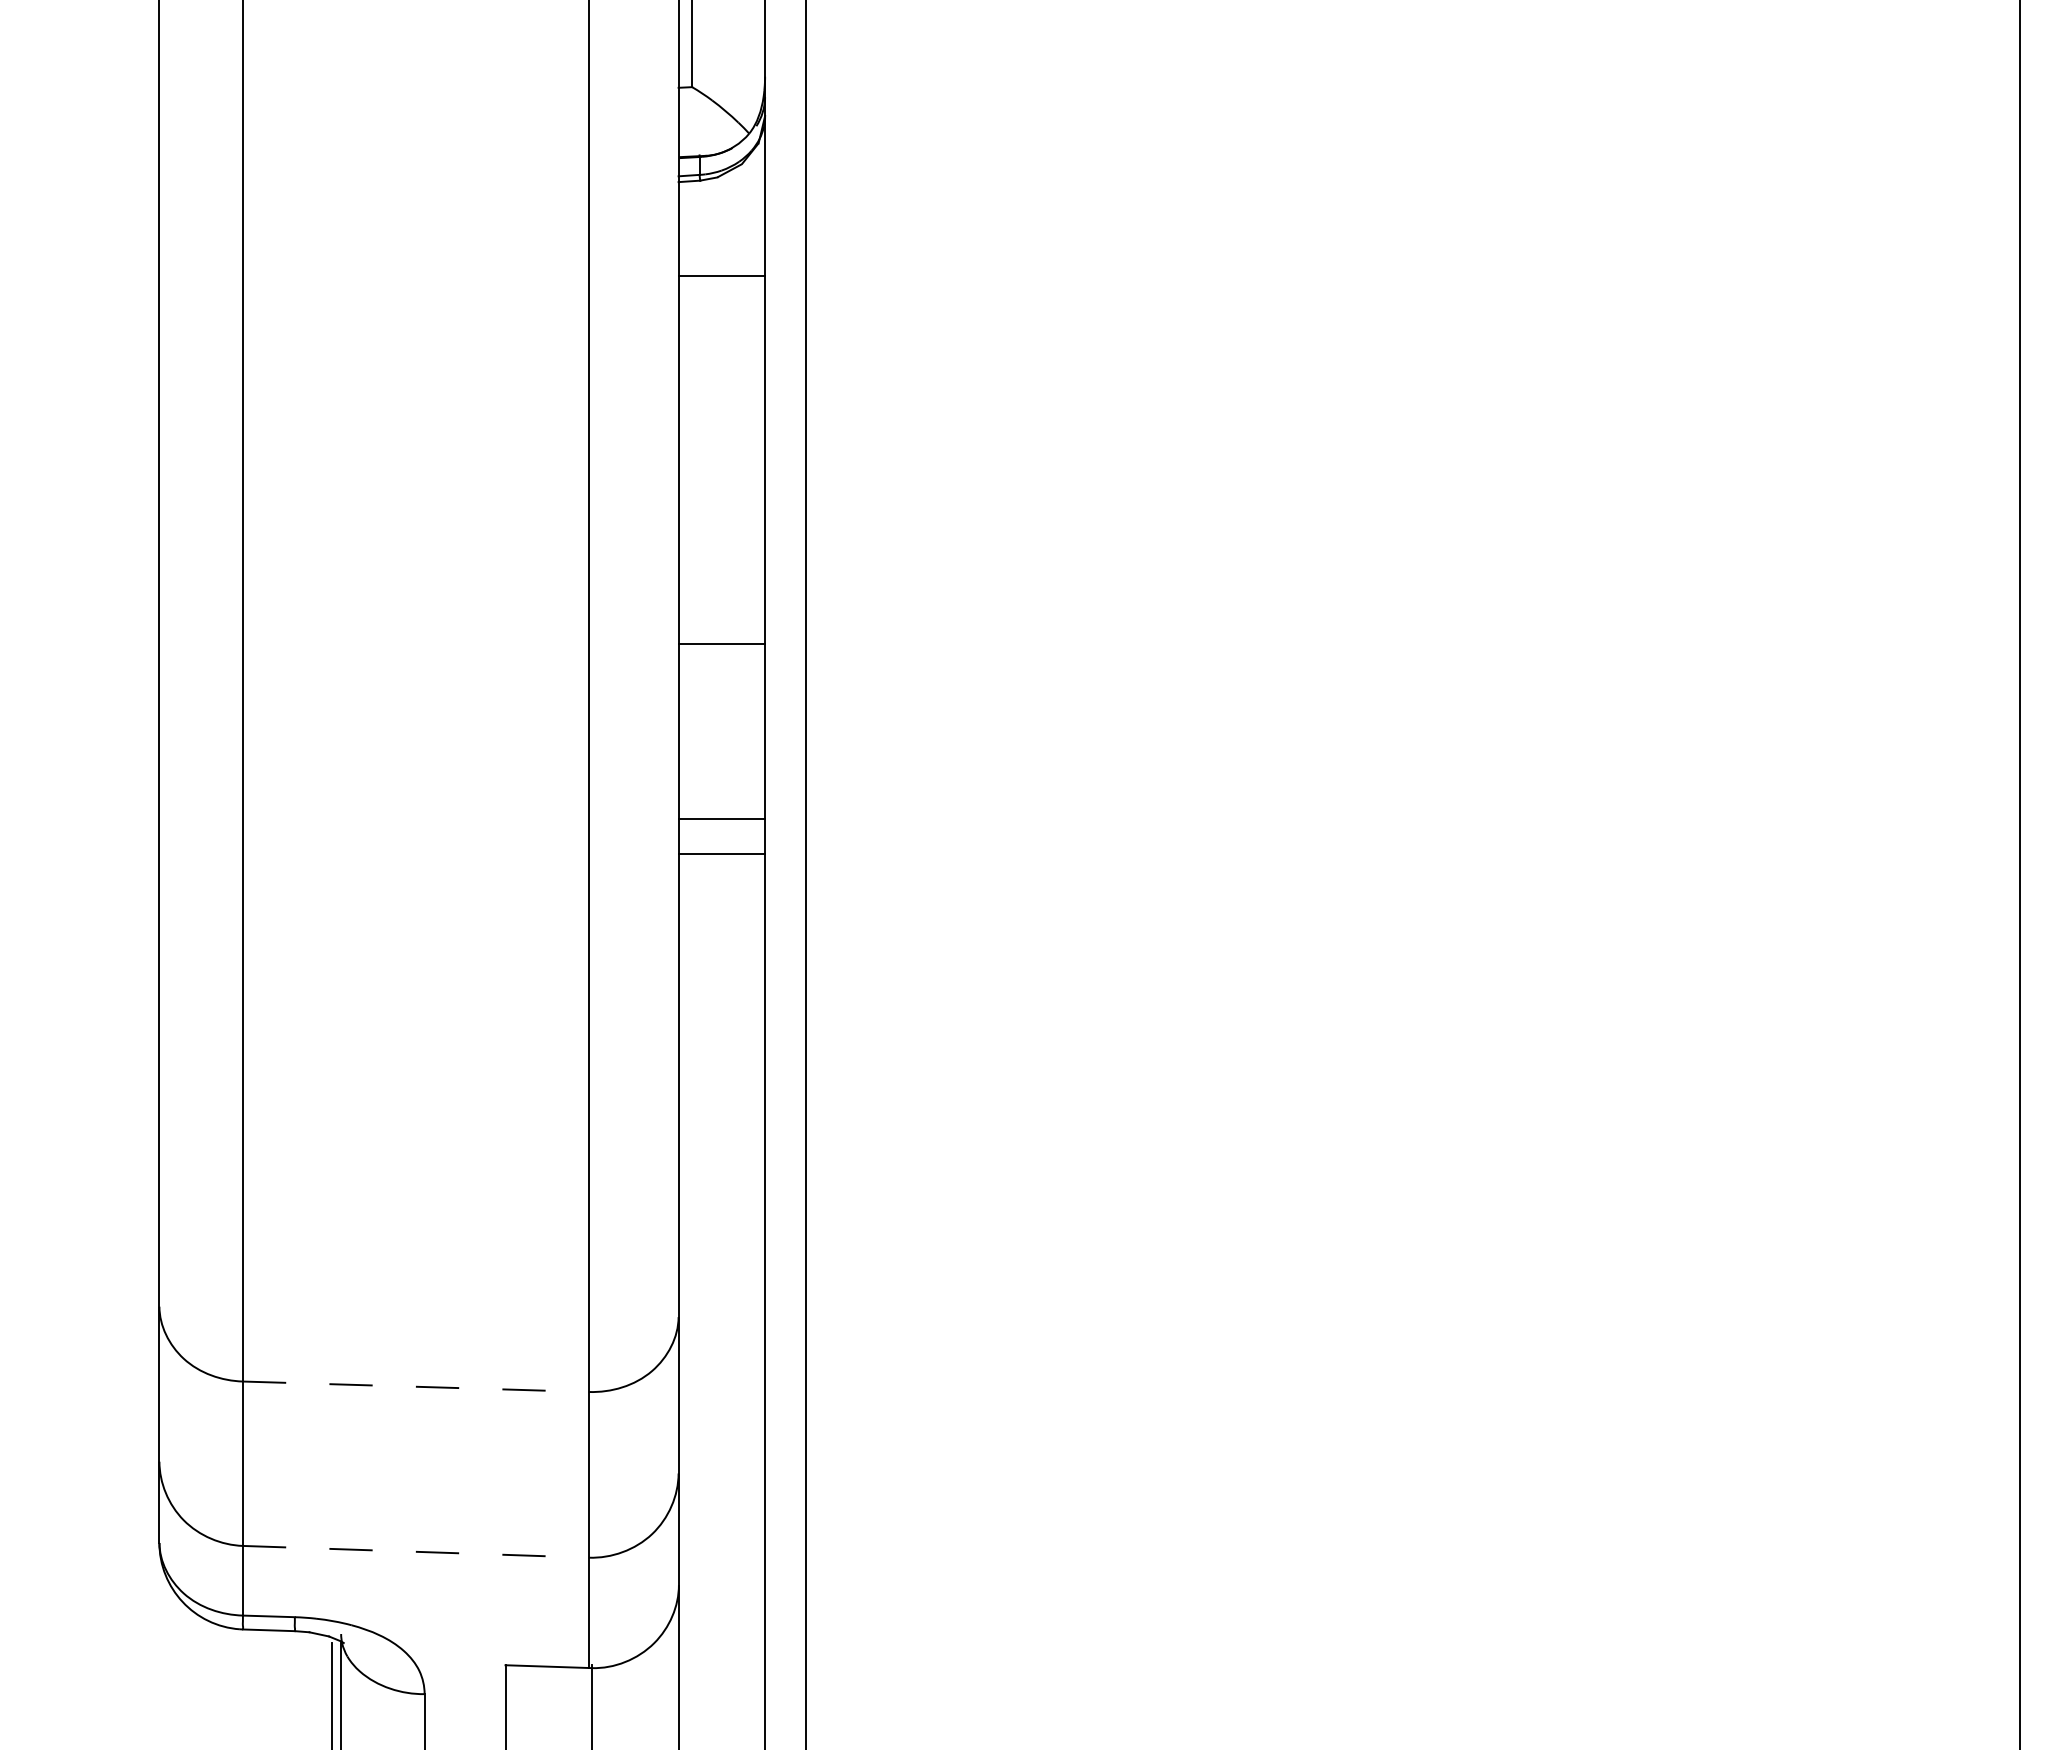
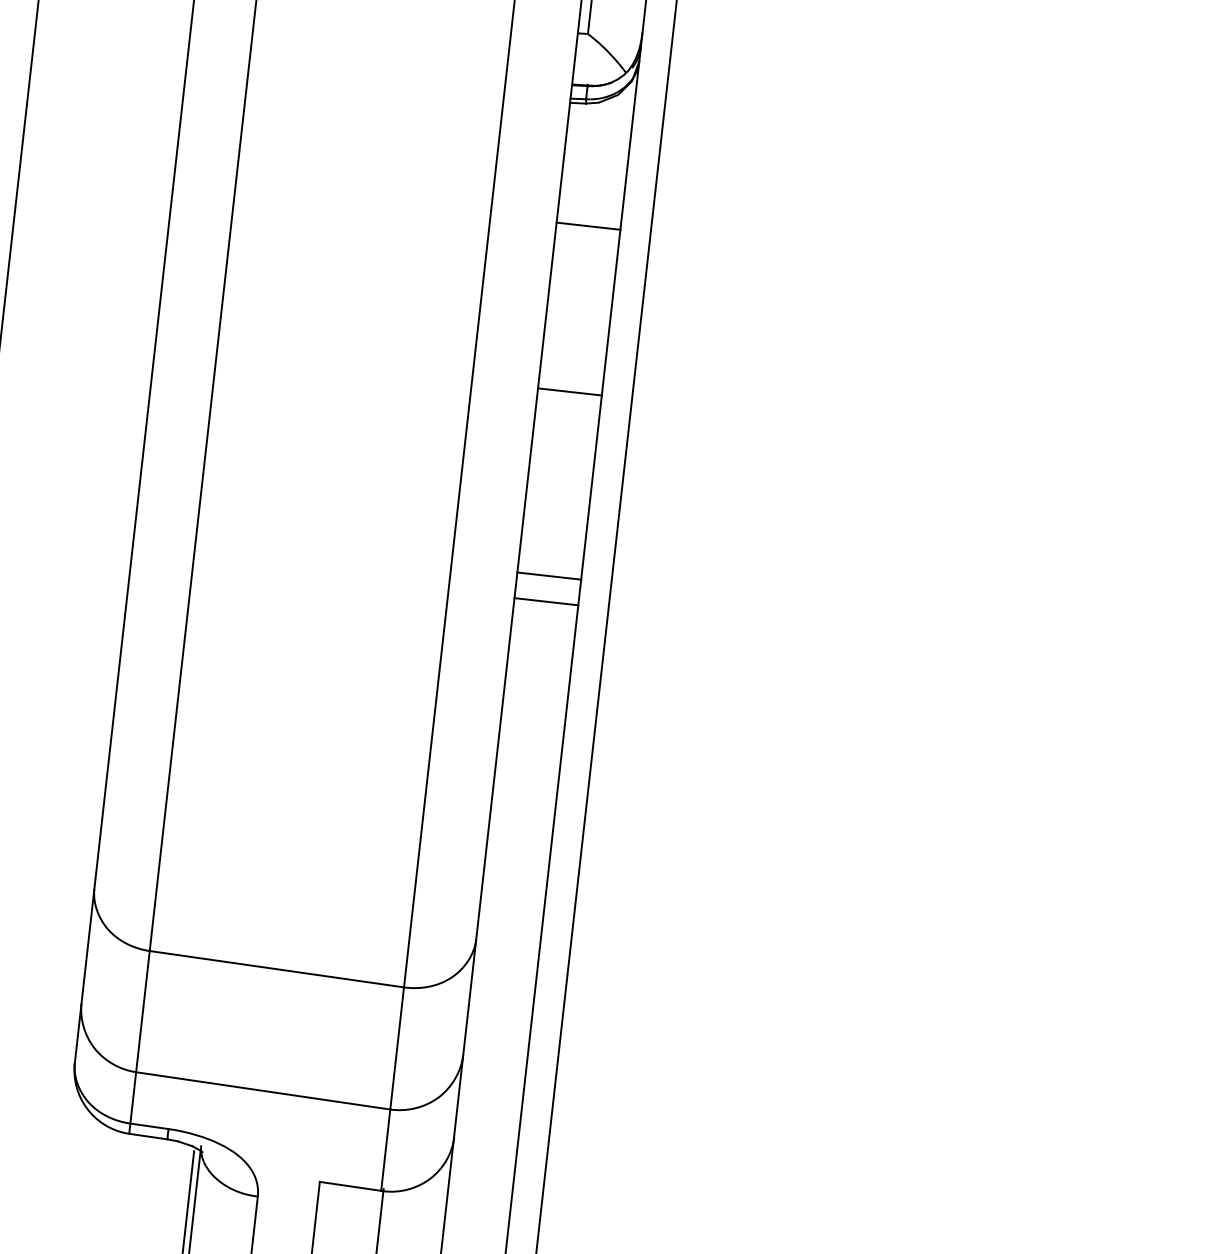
line: (721, 275) -> (588, 226), moved
line: (721, 644) -> (569, 392), moved
line: (416, 1386) -> (277, 969), dashed -> solid
line: (416, 1551) -> (263, 1090), dashed -> solid

